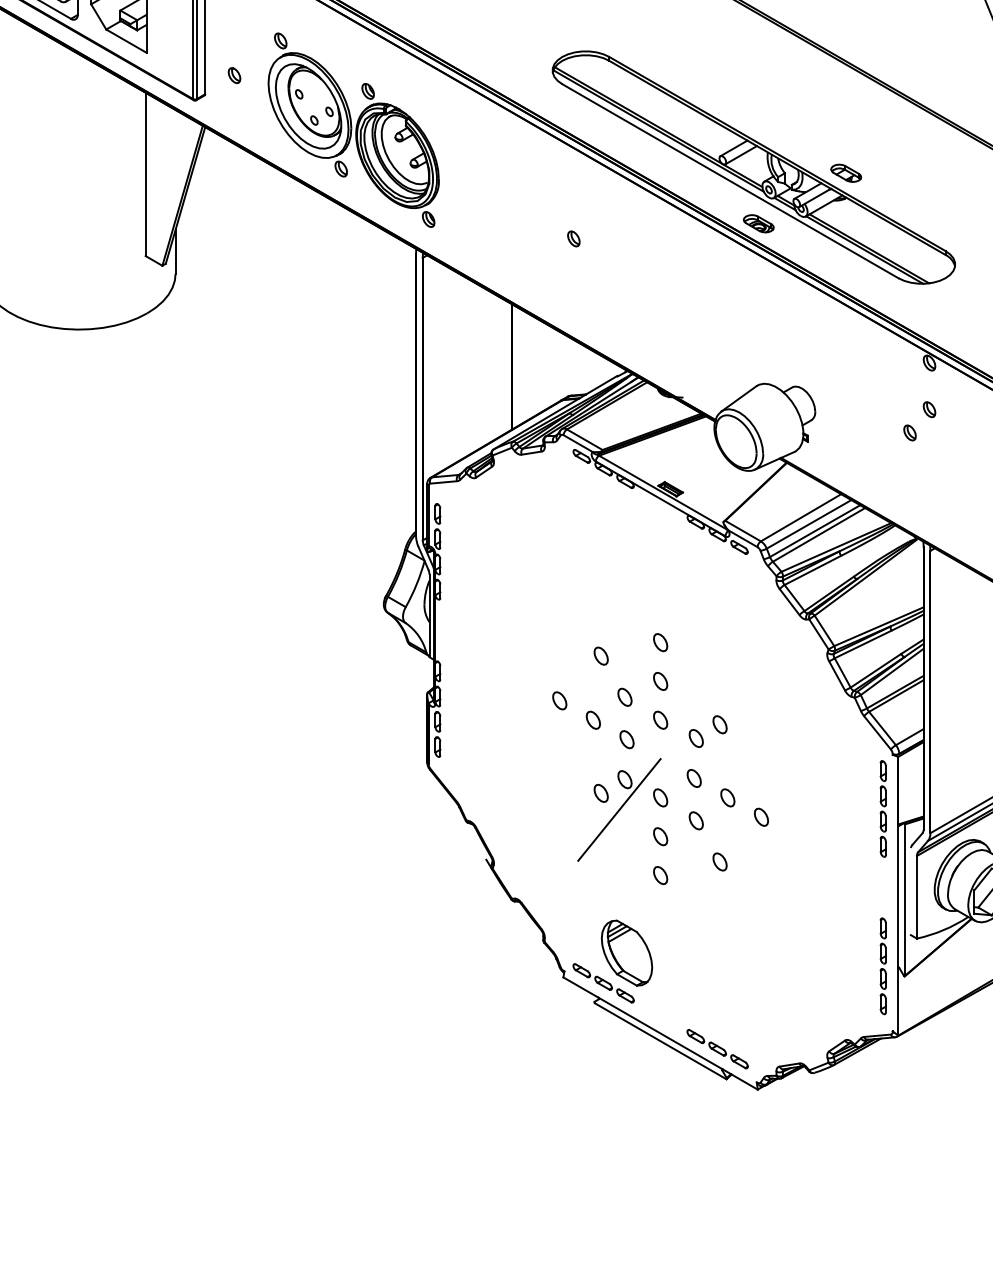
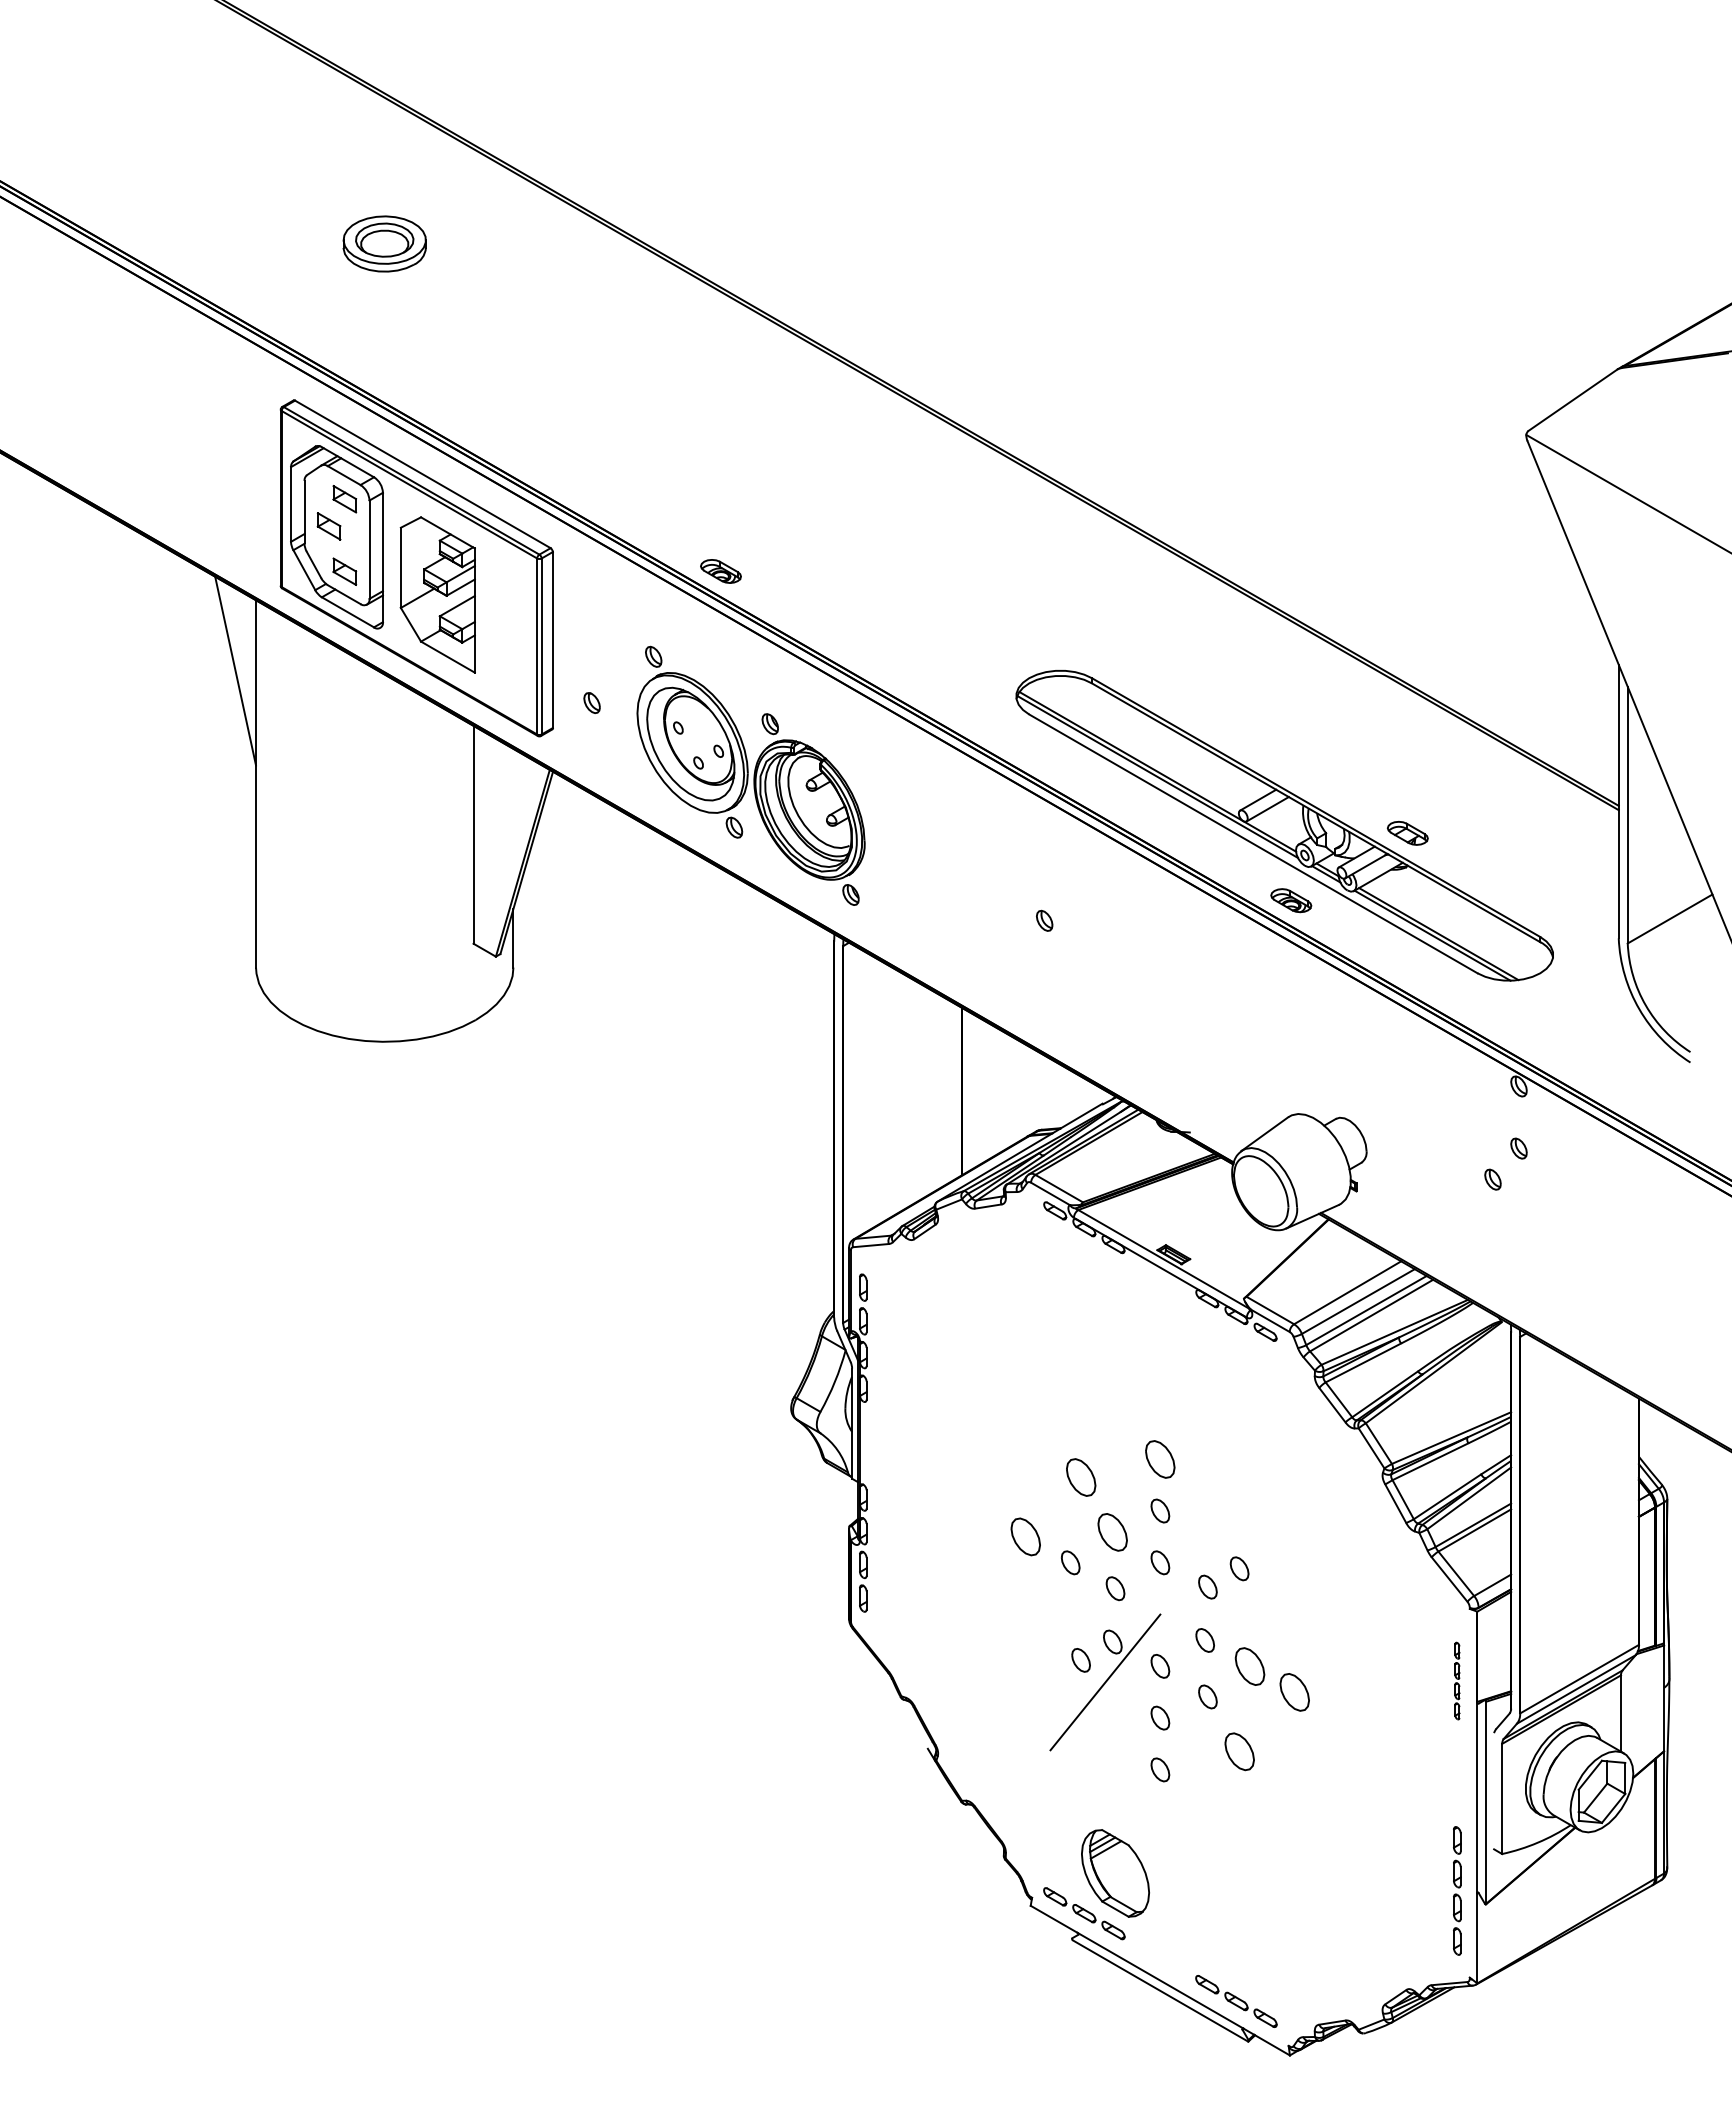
part: (660, 642) -> (1160, 1458), size x1.6
part: (600, 655) -> (1080, 1476), size x1.6
part: (624, 696) -> (1112, 1531), size x1.6
part: (559, 700) -> (1025, 1536), size x1.6
part: (727, 797) -> (1249, 1665), size x1.6
part: (883, 808) -> (1457, 1680), size x0.6
part: (761, 816) -> (1294, 1691), size x1.6
part: (719, 861) -> (1239, 1751), size x1.6

